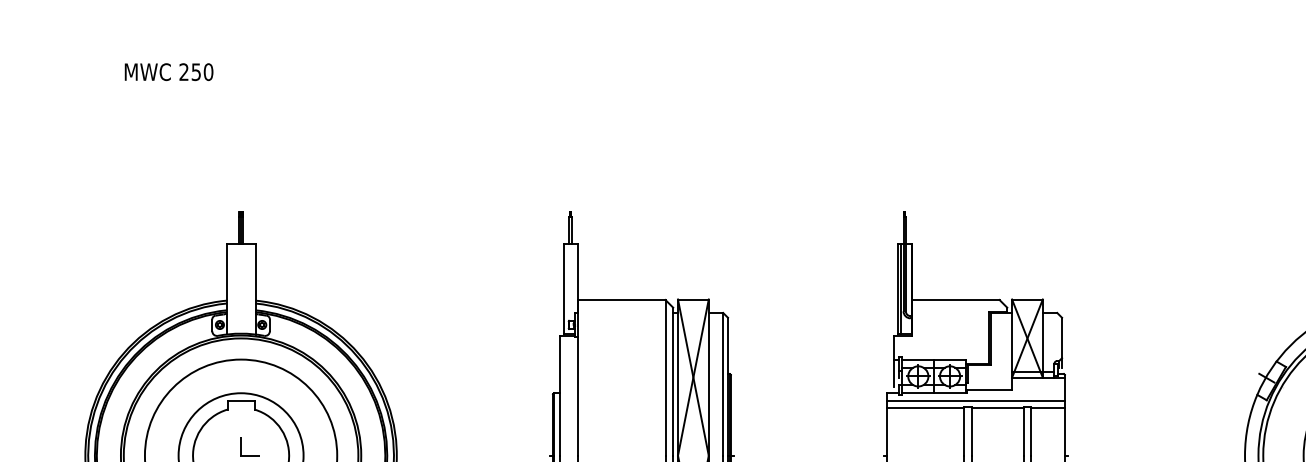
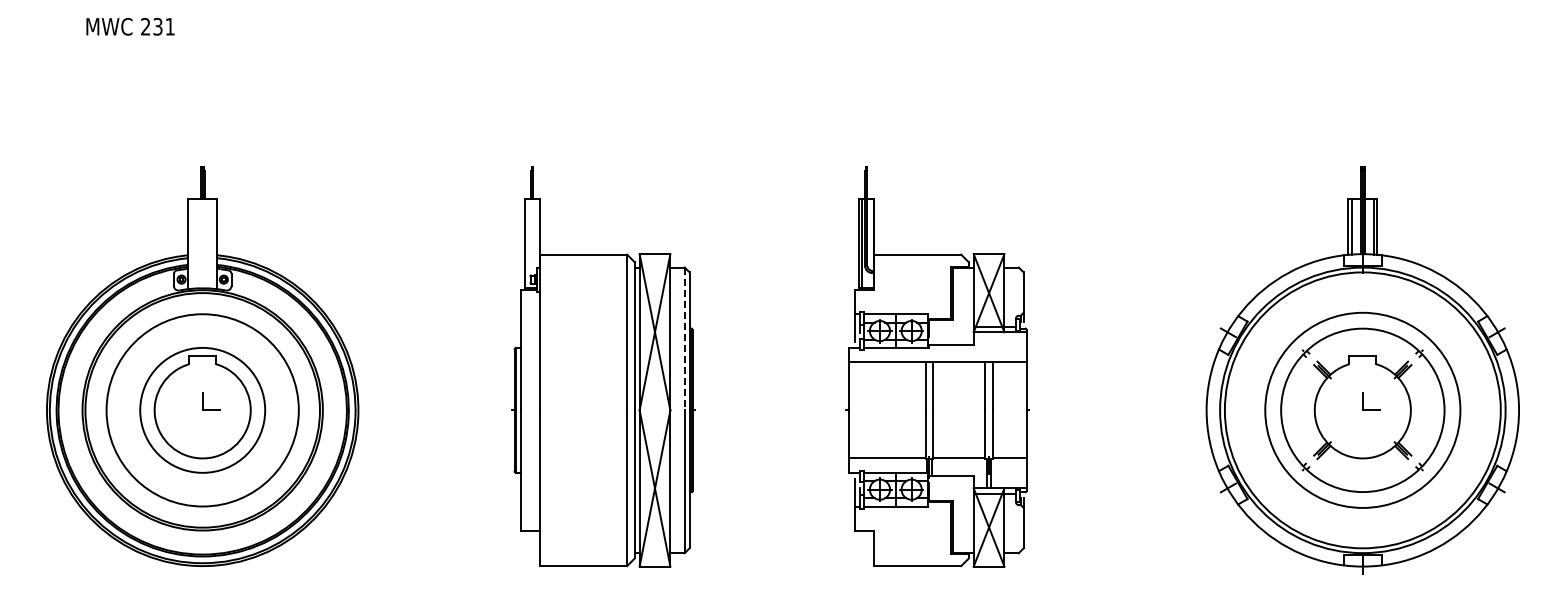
text: (201, 71) -> (163, 26), 250 -> 231
line: (722, 384) -> (684, 339), solid -> dashed
line: (975, 401) -> (937, 356), removed

